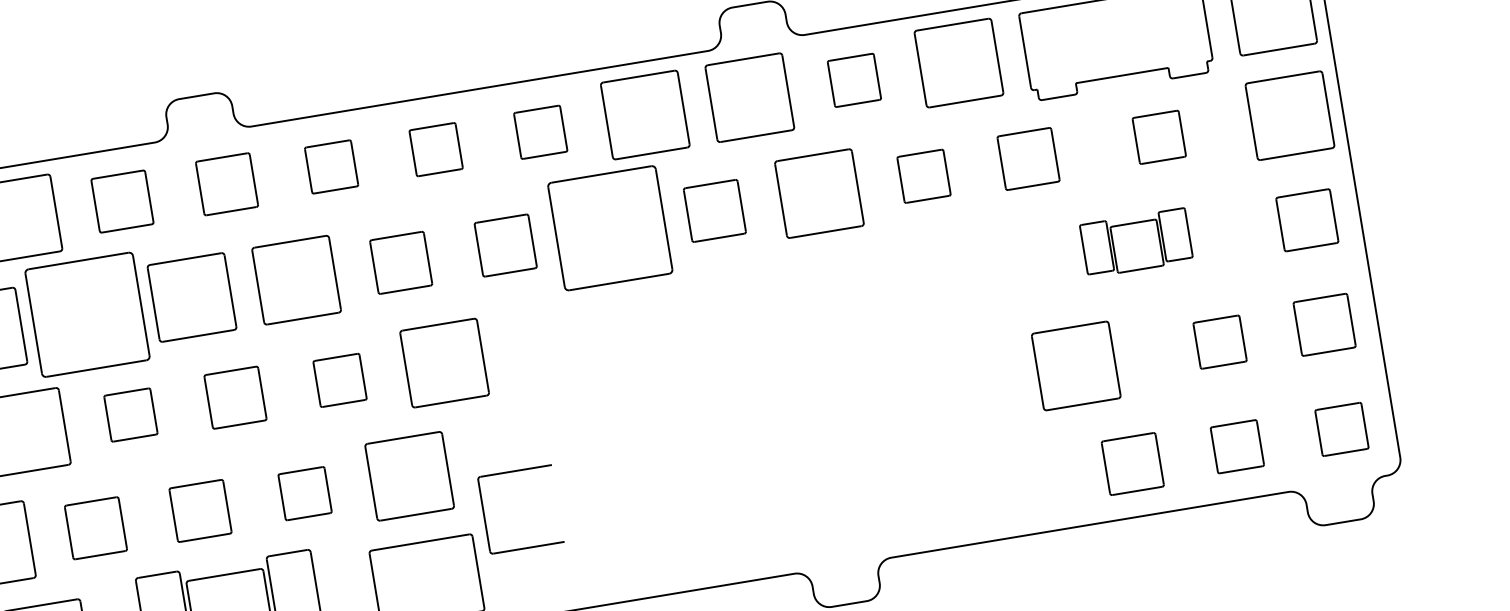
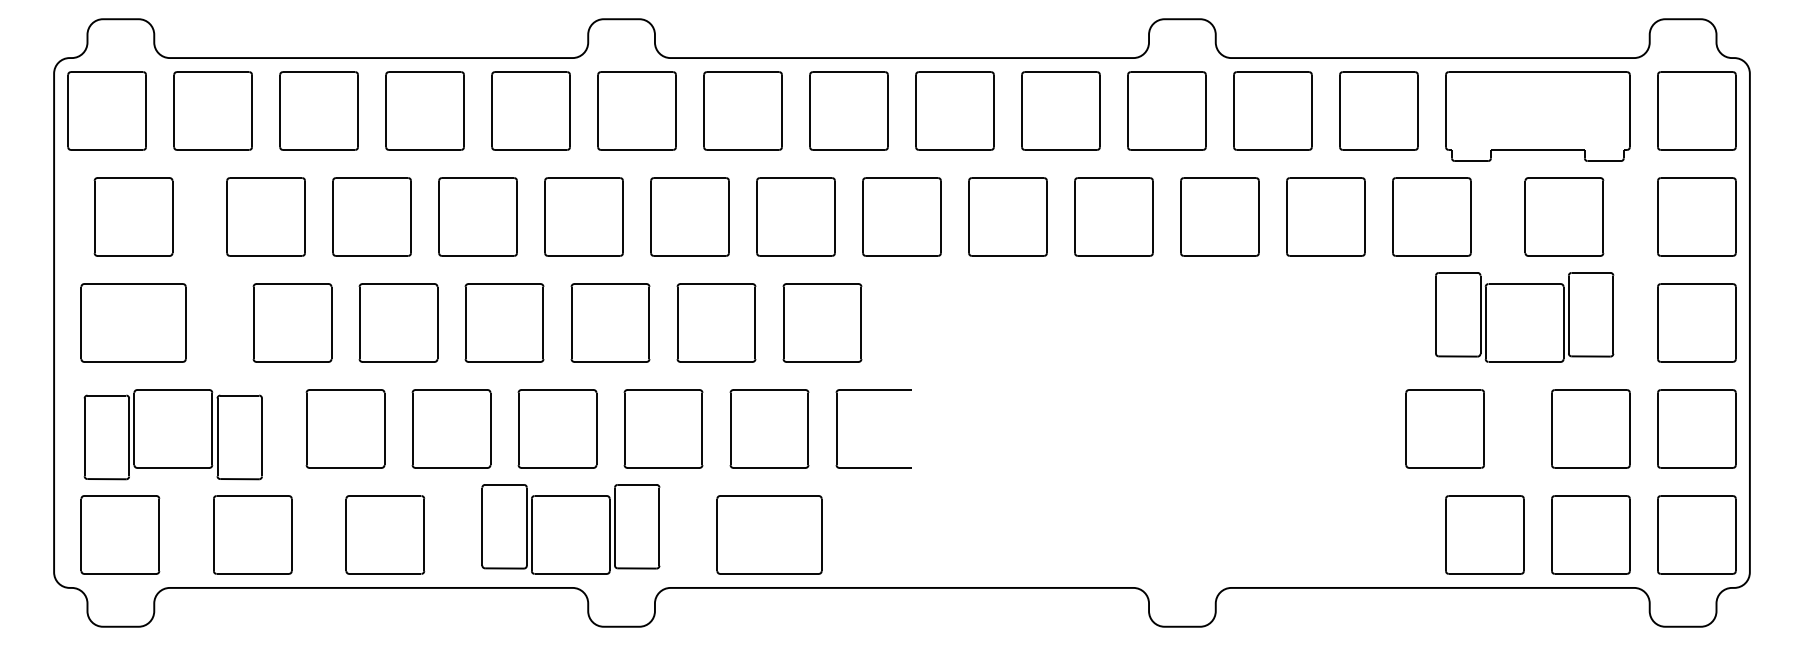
part: (853, 79) -> (1272, 110), size x1.67
part: (540, 131) -> (954, 110), size x1.67
part: (1159, 136) -> (1564, 216), size x1.67
part: (435, 149) -> (848, 110), size x1.67
part: (1028, 158) -> (1431, 216), size x1.43
part: (331, 166) -> (742, 110), size x1.67
part: (923, 175) -> (1325, 216), size x1.67
part: (226, 183) -> (636, 110), size x1.43
part: (121, 201) -> (530, 110), size x1.43
part: (714, 210) -> (1113, 216), size x1.43
part: (1306, 219) -> (1696, 322), size x1.43
part: (609, 227) -> (1007, 216), size x0.71
part: (1136, 243) -> (1524, 317), size x1.67
part: (505, 245) -> (901, 216), size x1.43
part: (400, 262) -> (795, 216), size x1.43
part: (86, 314) -> (477, 216), size x0.71
part: (1324, 324) -> (1696, 428), size x1.43
part: (1219, 341) -> (1590, 428), size x1.67
part: (339, 379) -> (716, 322), size x1.67
part: (235, 397) -> (610, 322), size x1.43
part: (130, 414) -> (504, 322), size x1.67
part: (1341, 429) -> (1696, 534), size x1.67
part: (1236, 446) -> (1590, 534), size x1.67
part: (1132, 463) -> (1484, 534), size x1.43
part: (305, 493) -> (663, 428), size x1.67
part: (200, 510) -> (557, 428), size x1.43
part: (485, 515) -> (837, 428), moved
part: (95, 527) -> (451, 428), size x1.43

